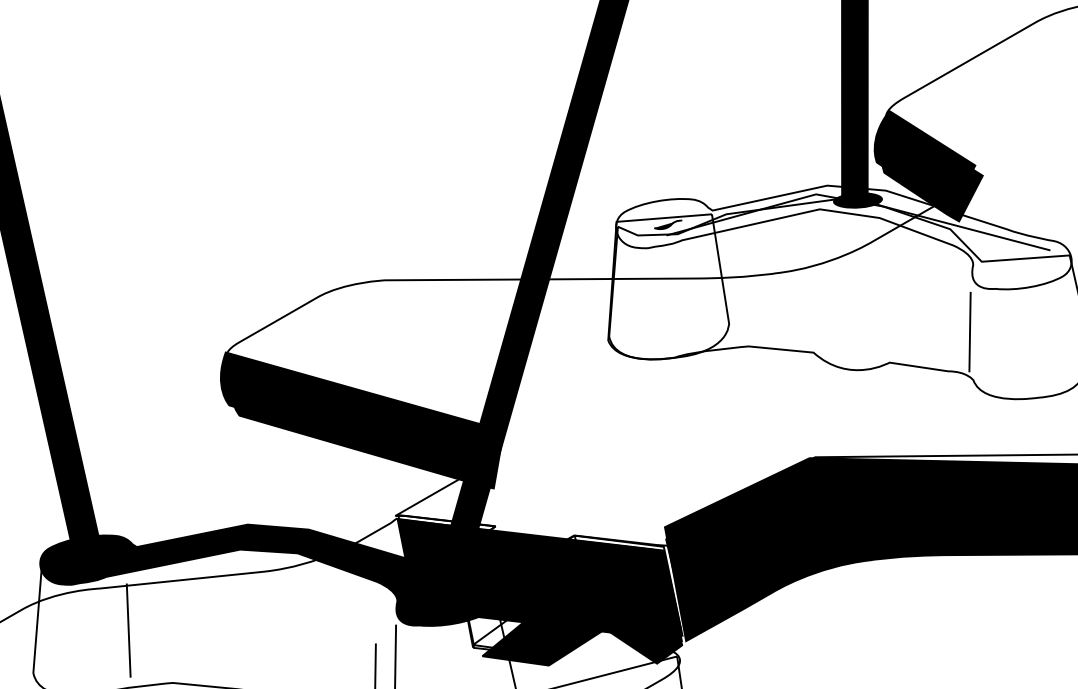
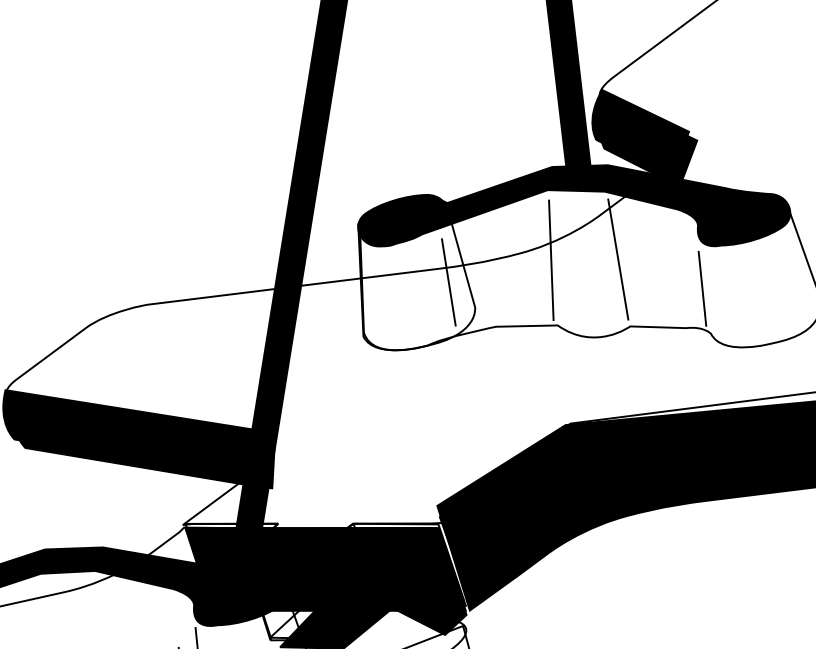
fill: (666, 222) -> (405, 219), added
fill: (843, 237) -> (573, 213), added
fill: (1016, 265) -> (738, 221), added
line: (814, 283) -> (550, 260), added
line: (885, 290) -> (618, 259), added
line: (704, 293) -> (448, 281), added

